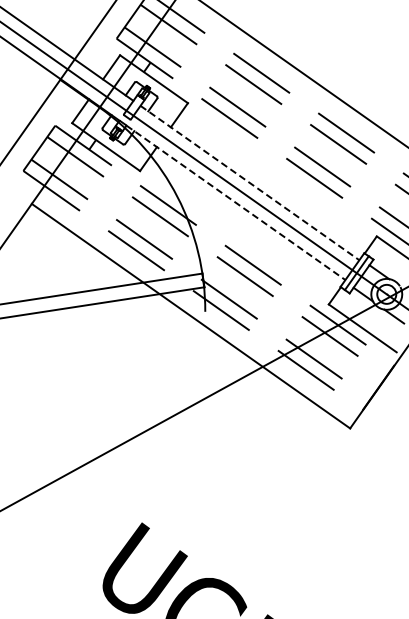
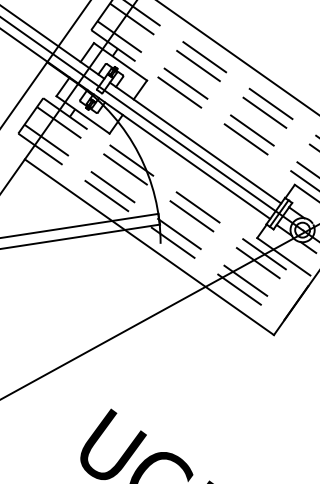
line: (249, 183) -> (195, 143), dashed -> solid
line: (235, 202) -> (184, 158), dashed -> solid

